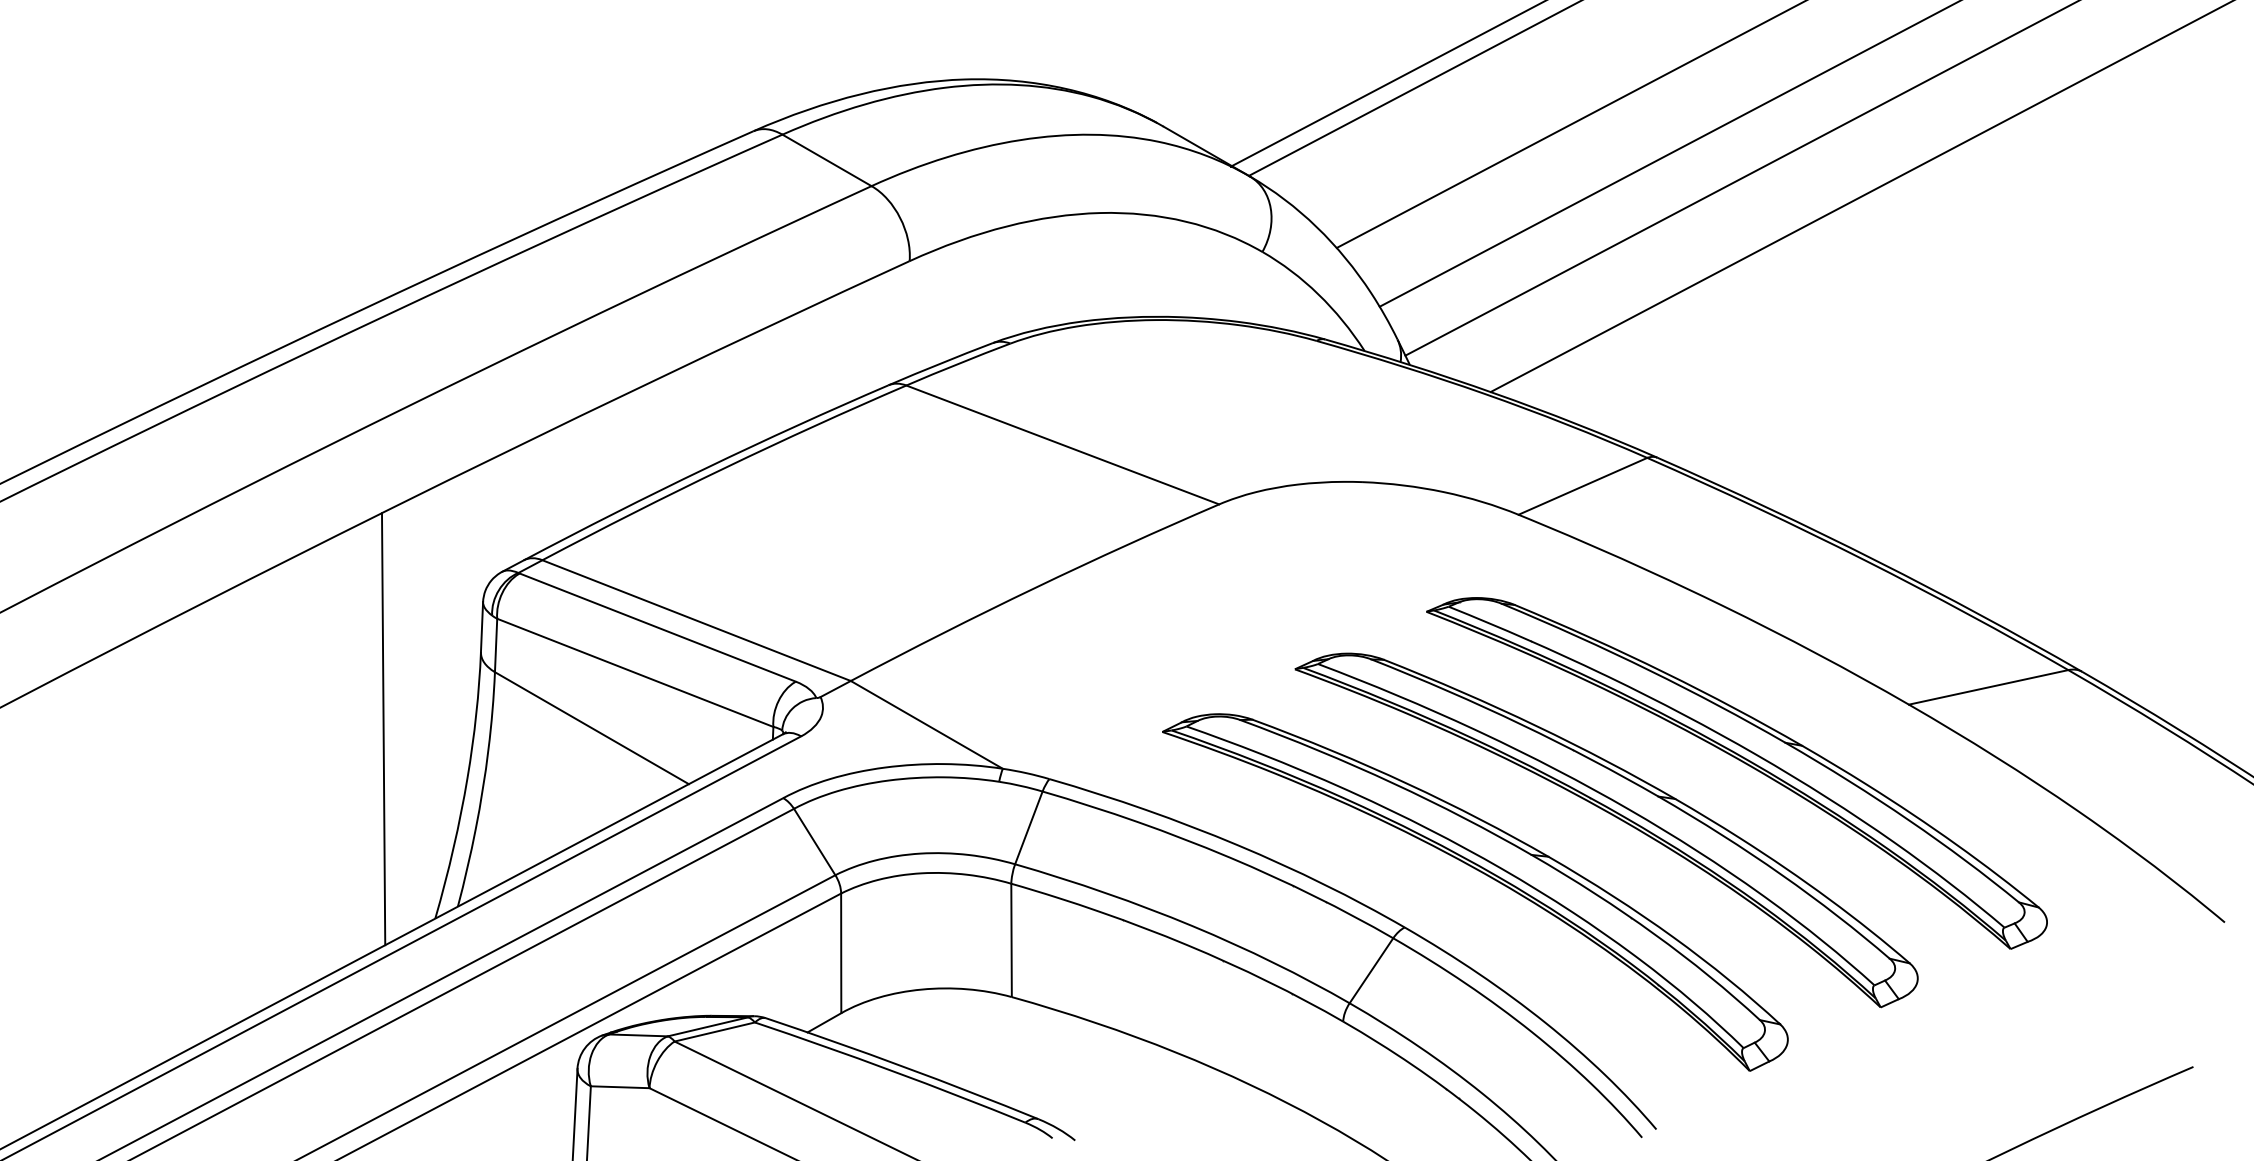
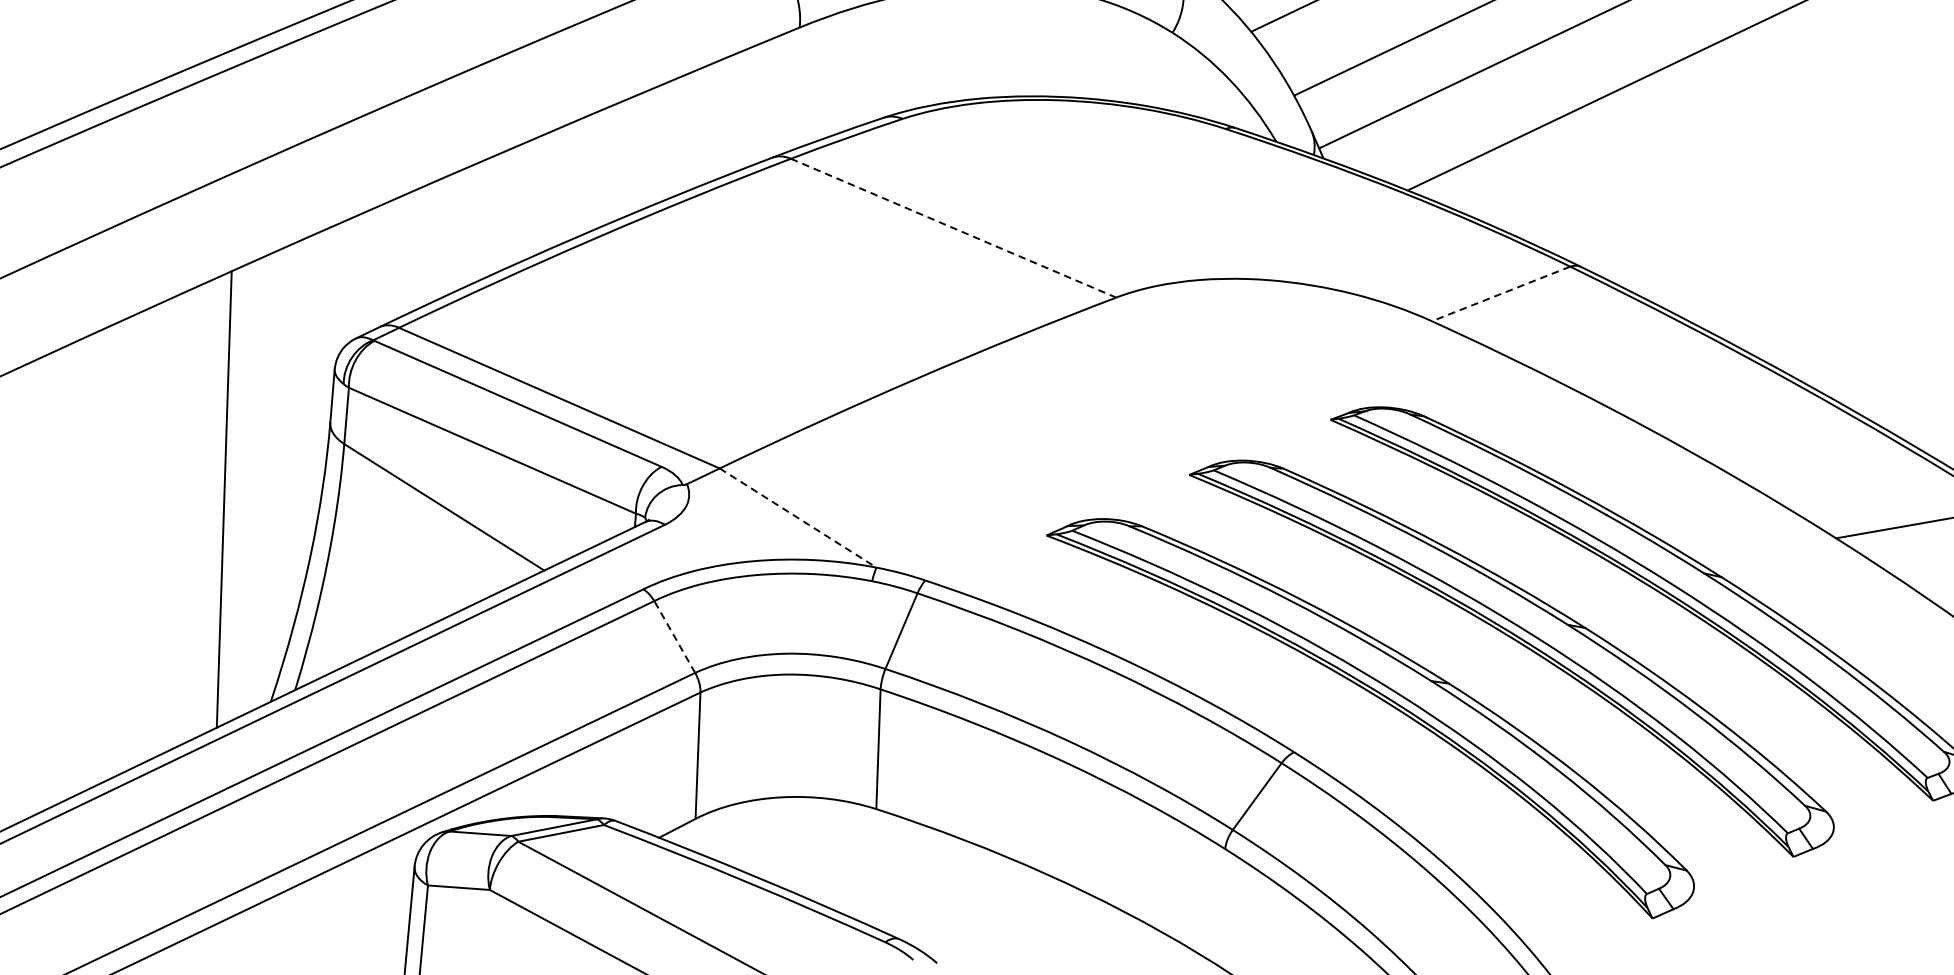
line: (1063, 445) -> (954, 228), solid -> dashed
line: (1582, 486) -> (1500, 294), solid -> dashed
line: (926, 724) -> (797, 517), solid -> dashed
line: (814, 841) -> (674, 636), solid -> dashed

